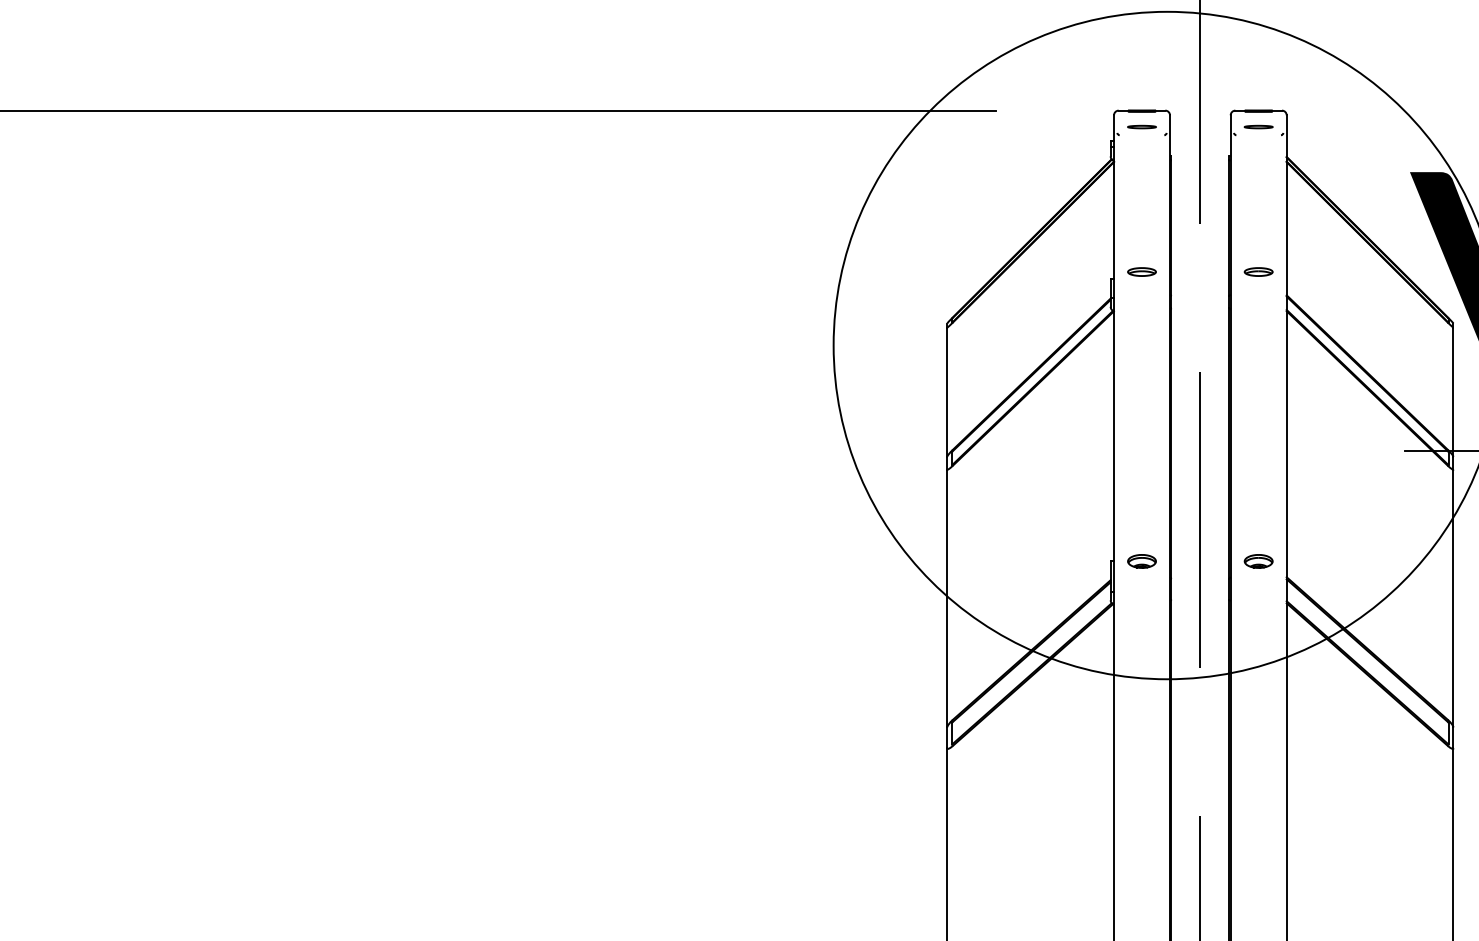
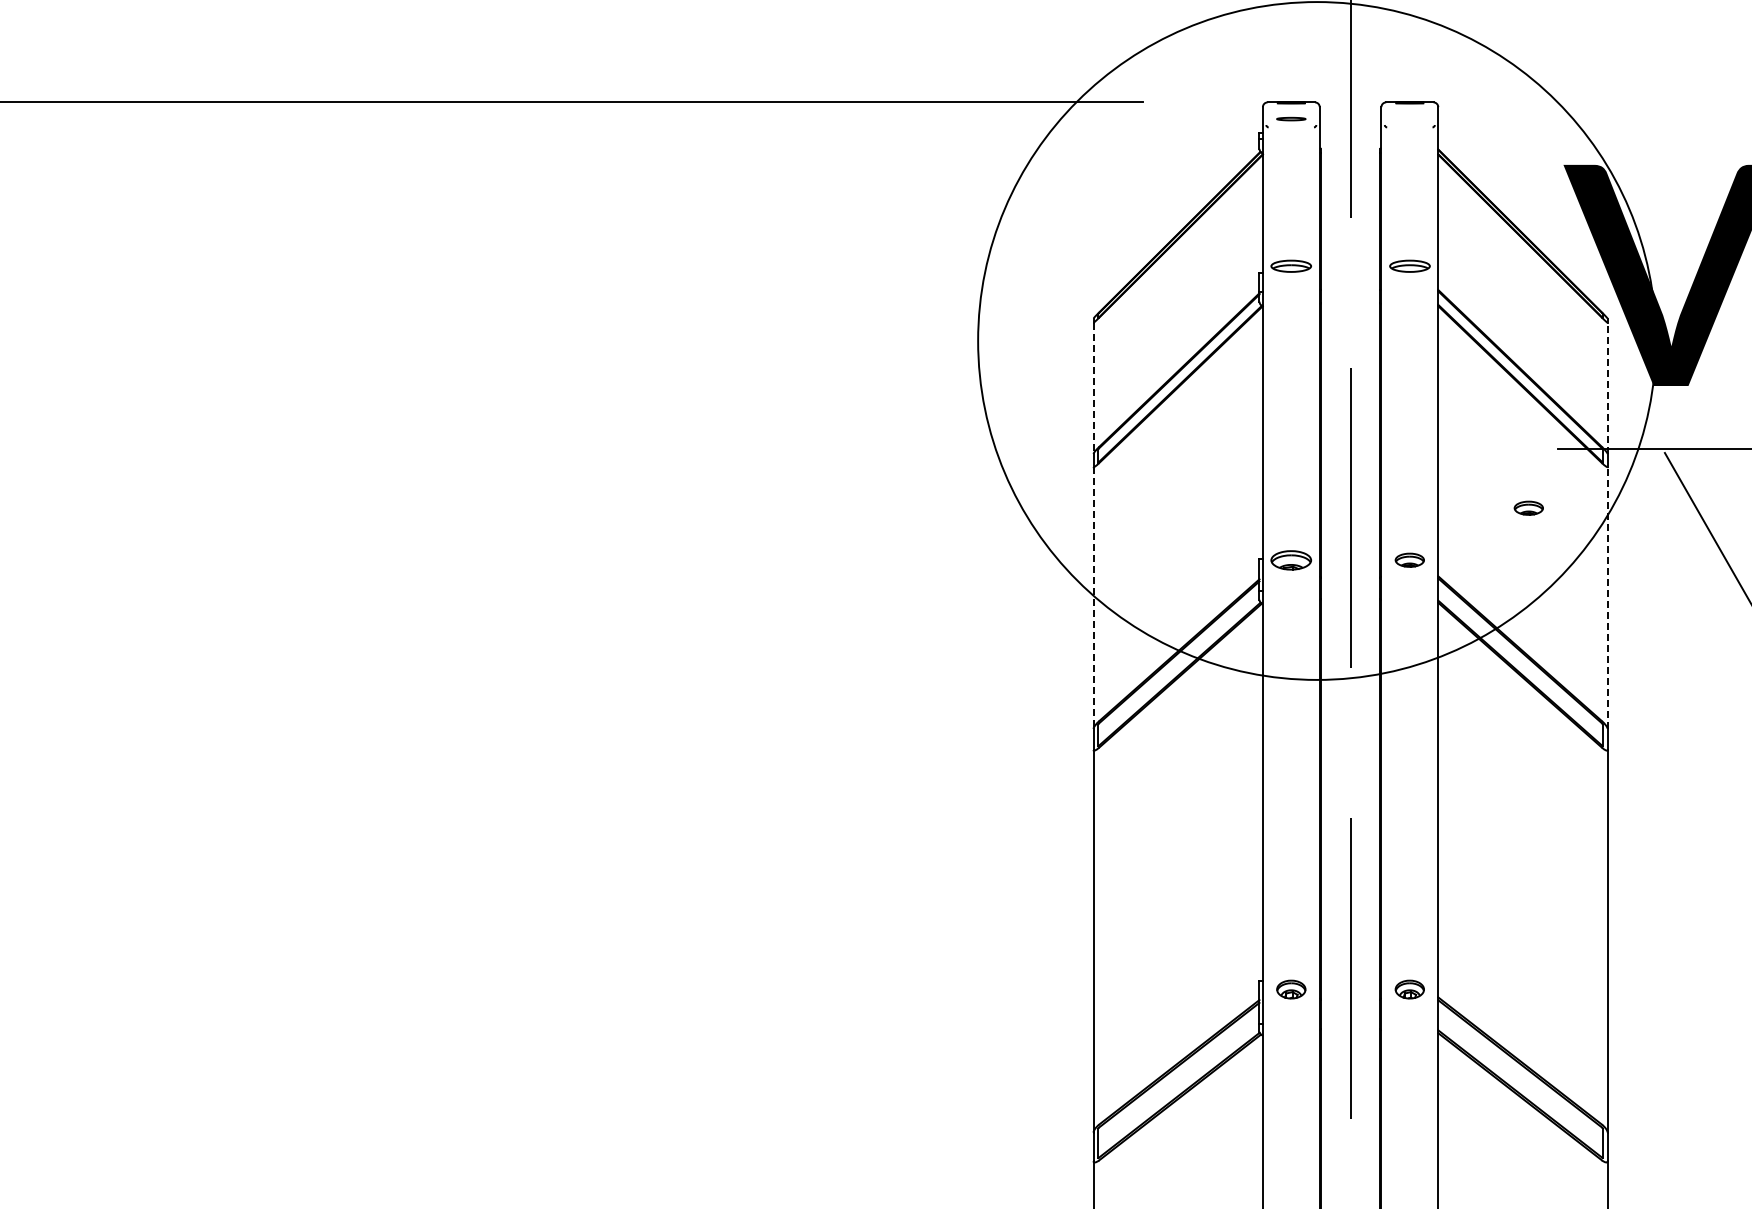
part: (1258, 126) -> (1409, 118), removed
part: (1142, 272) -> (1291, 266), size x1.4
part: (1258, 272) -> (1409, 266), size x1.4
line: (947, 392) -> (1093, 388), solid -> dashed
line: (1453, 392) -> (1607, 388), solid -> dashed
part: (1375, 509) -> (1528, 507), added
part: (1142, 560) -> (1291, 559), size x1.4
line: (947, 598) -> (1093, 597), solid -> dashed
line: (1453, 598) -> (1607, 597), solid -> dashed

